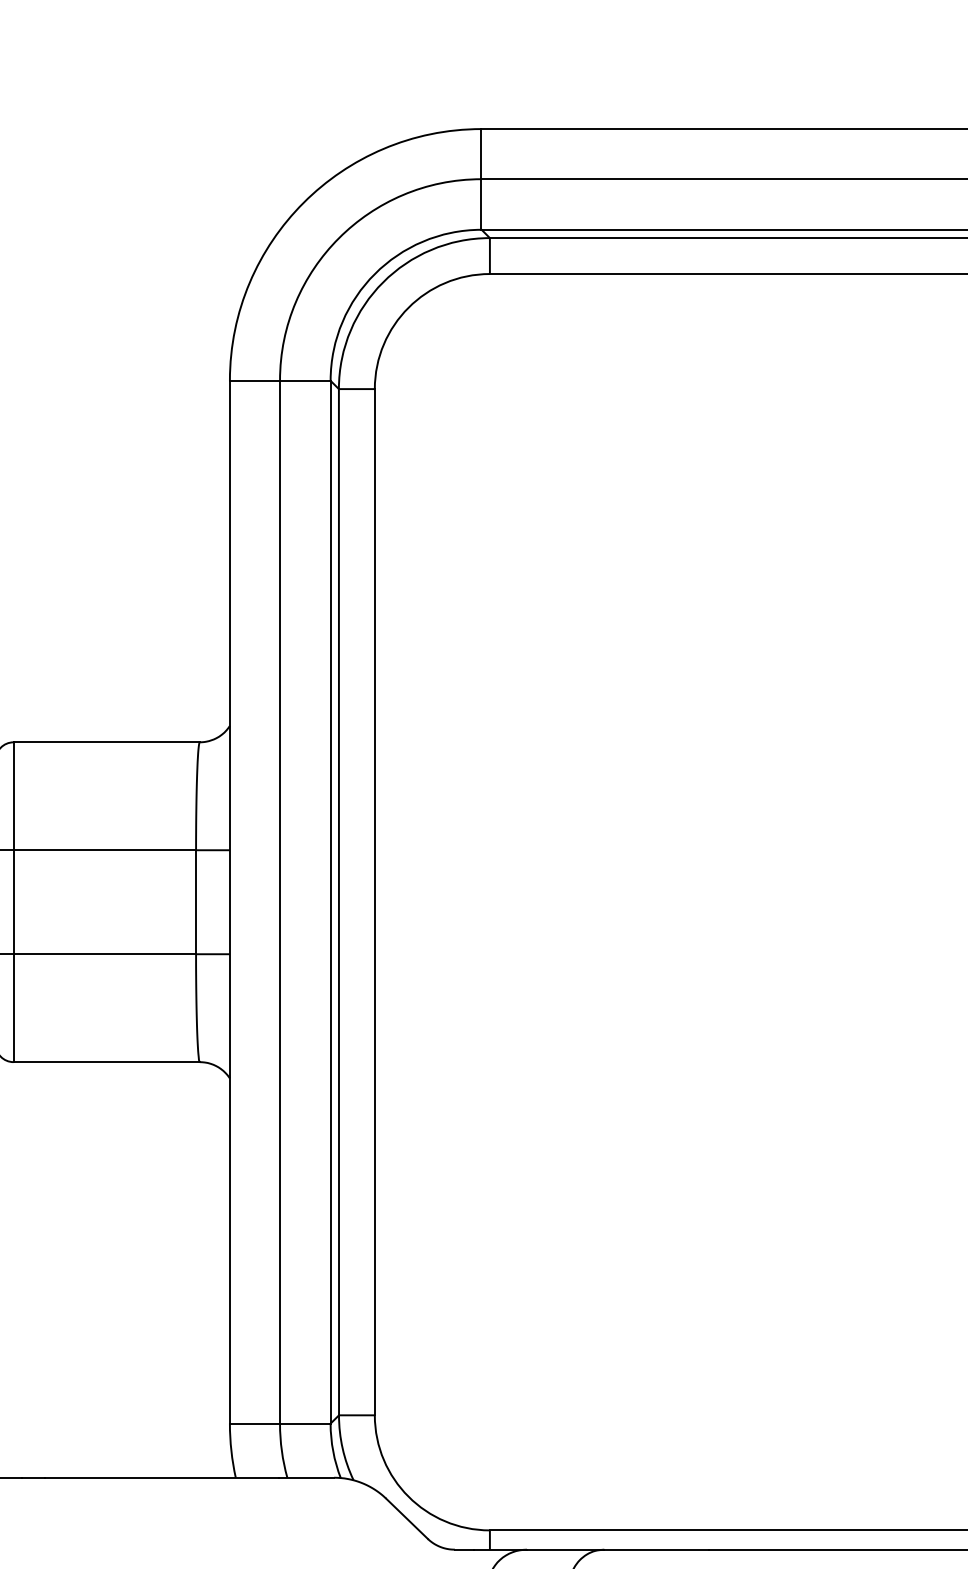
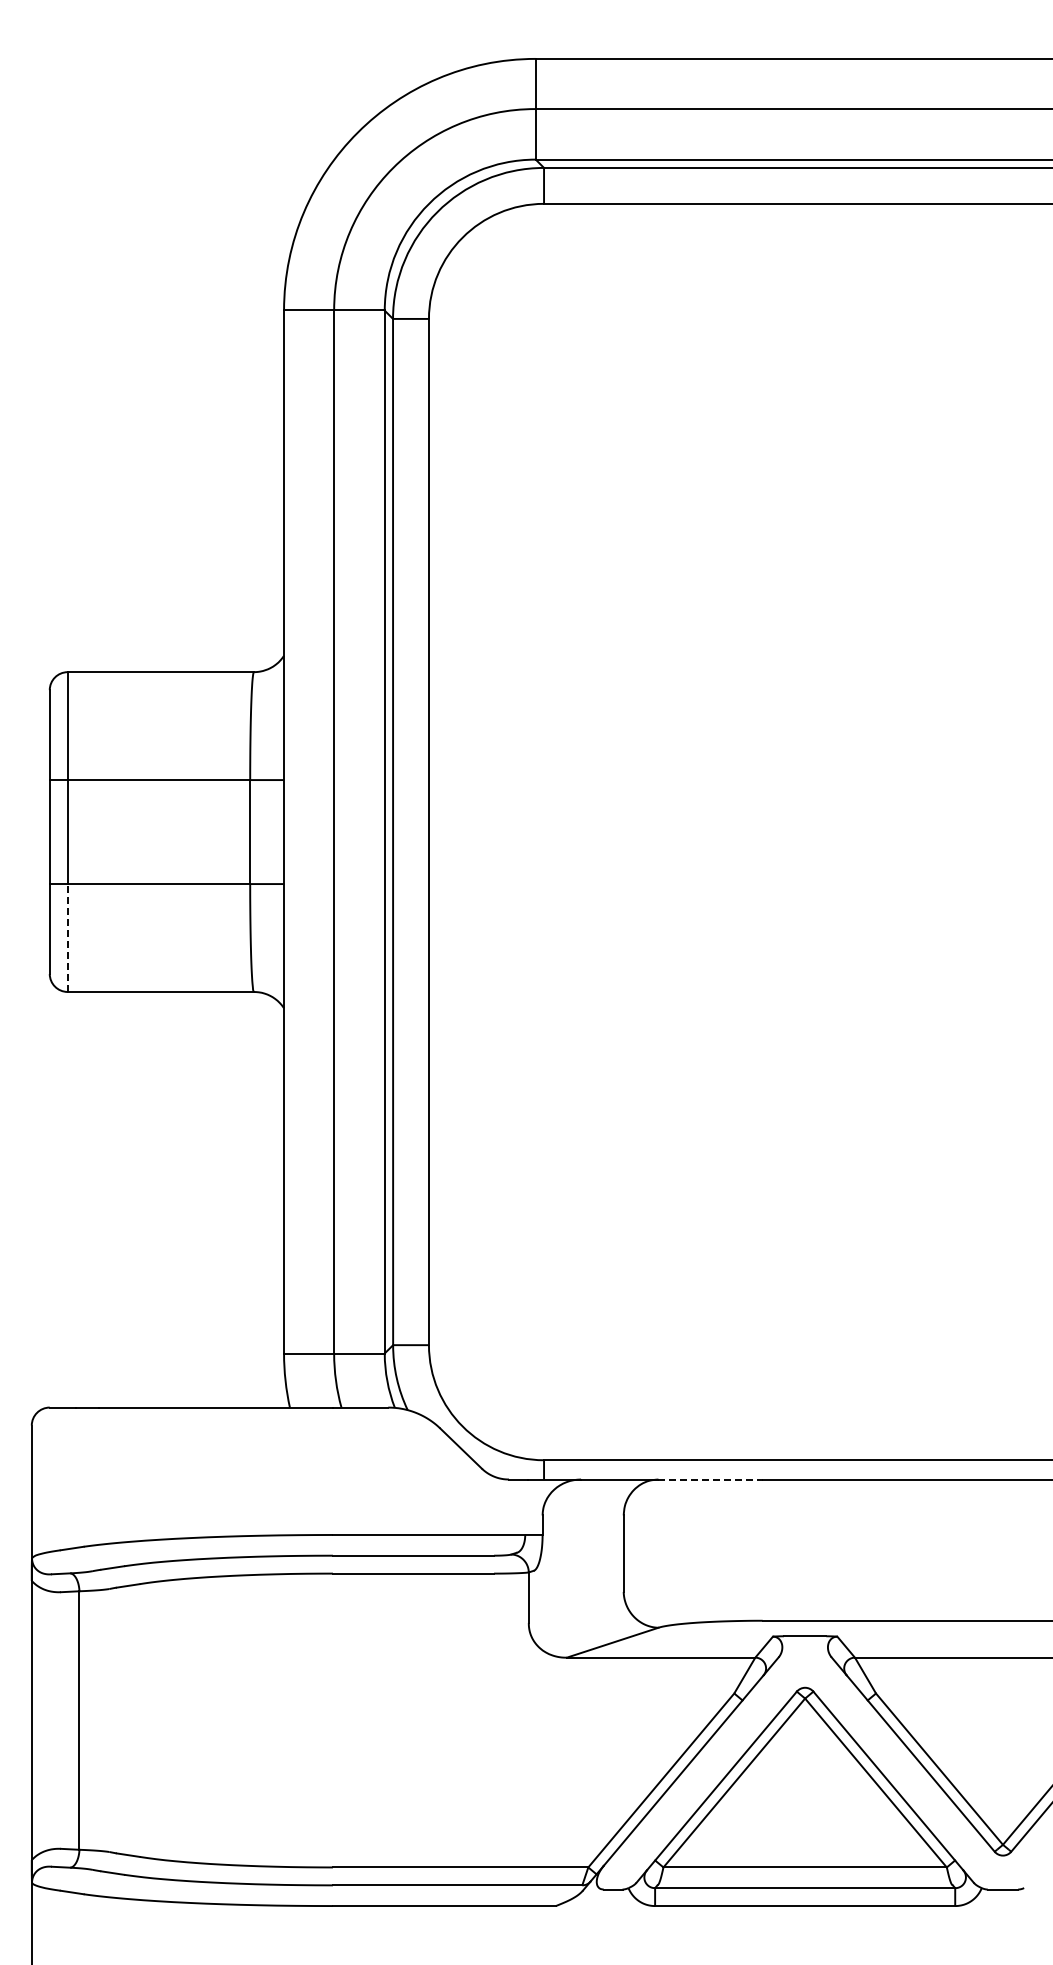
line: (13, 1008) -> (67, 938), solid -> dashed
line: (657, 1549) -> (711, 1479), solid -> dashed

